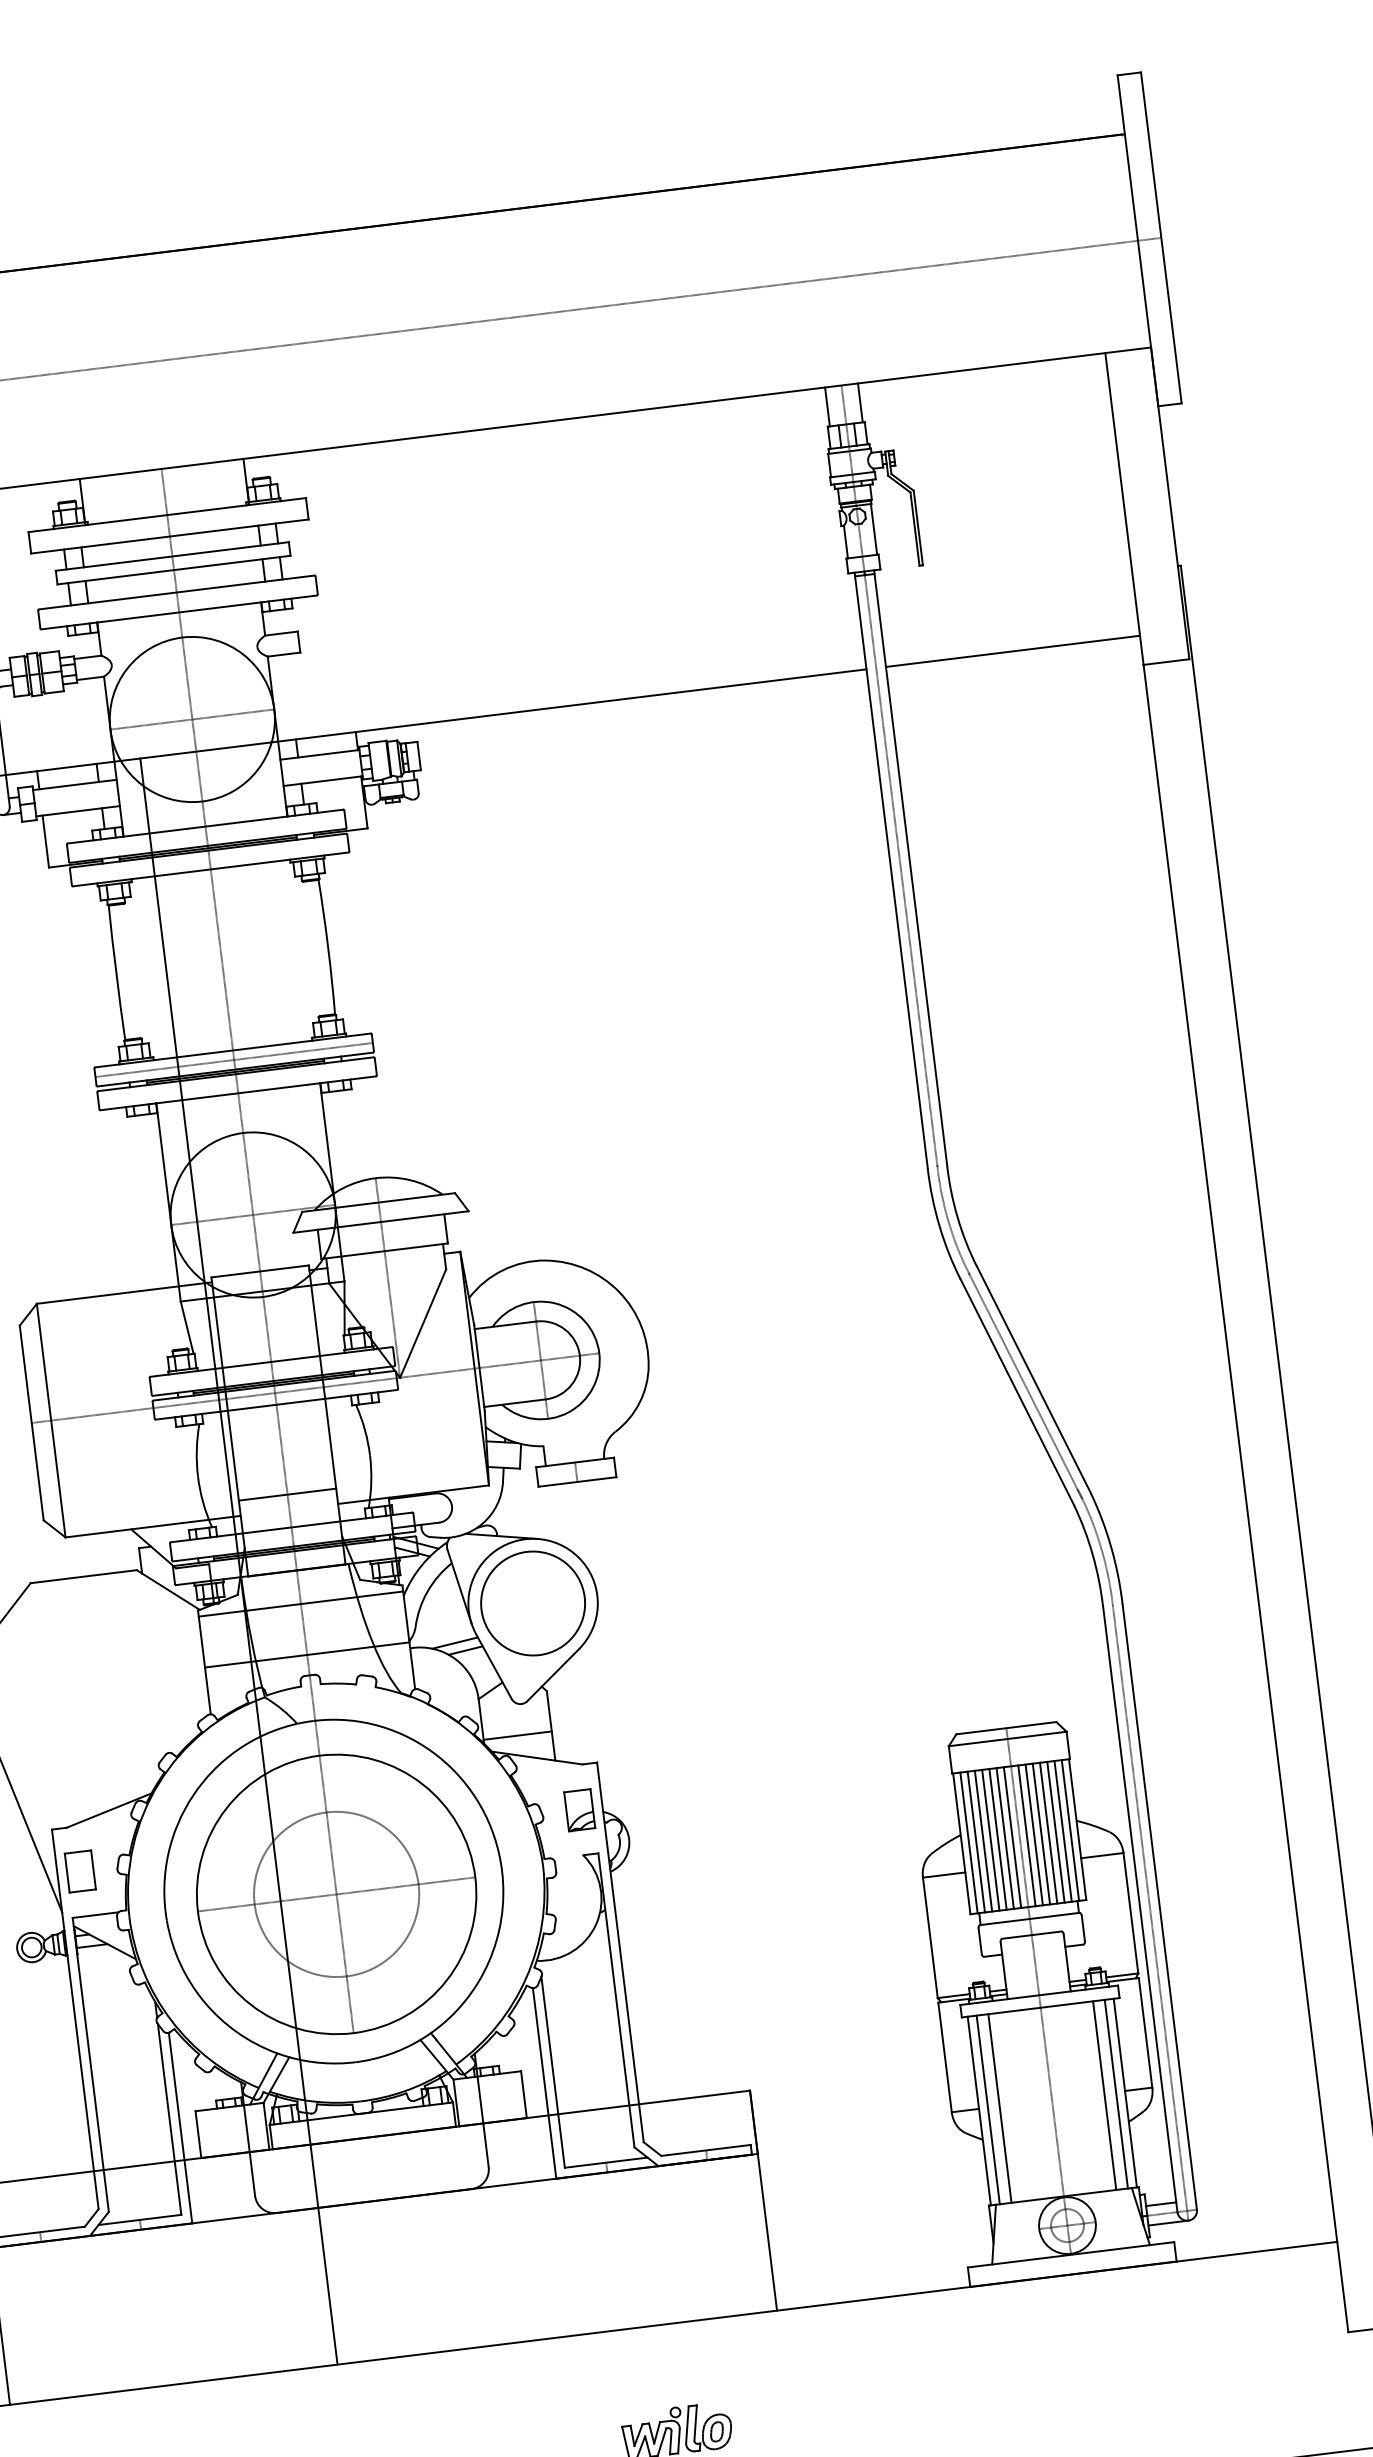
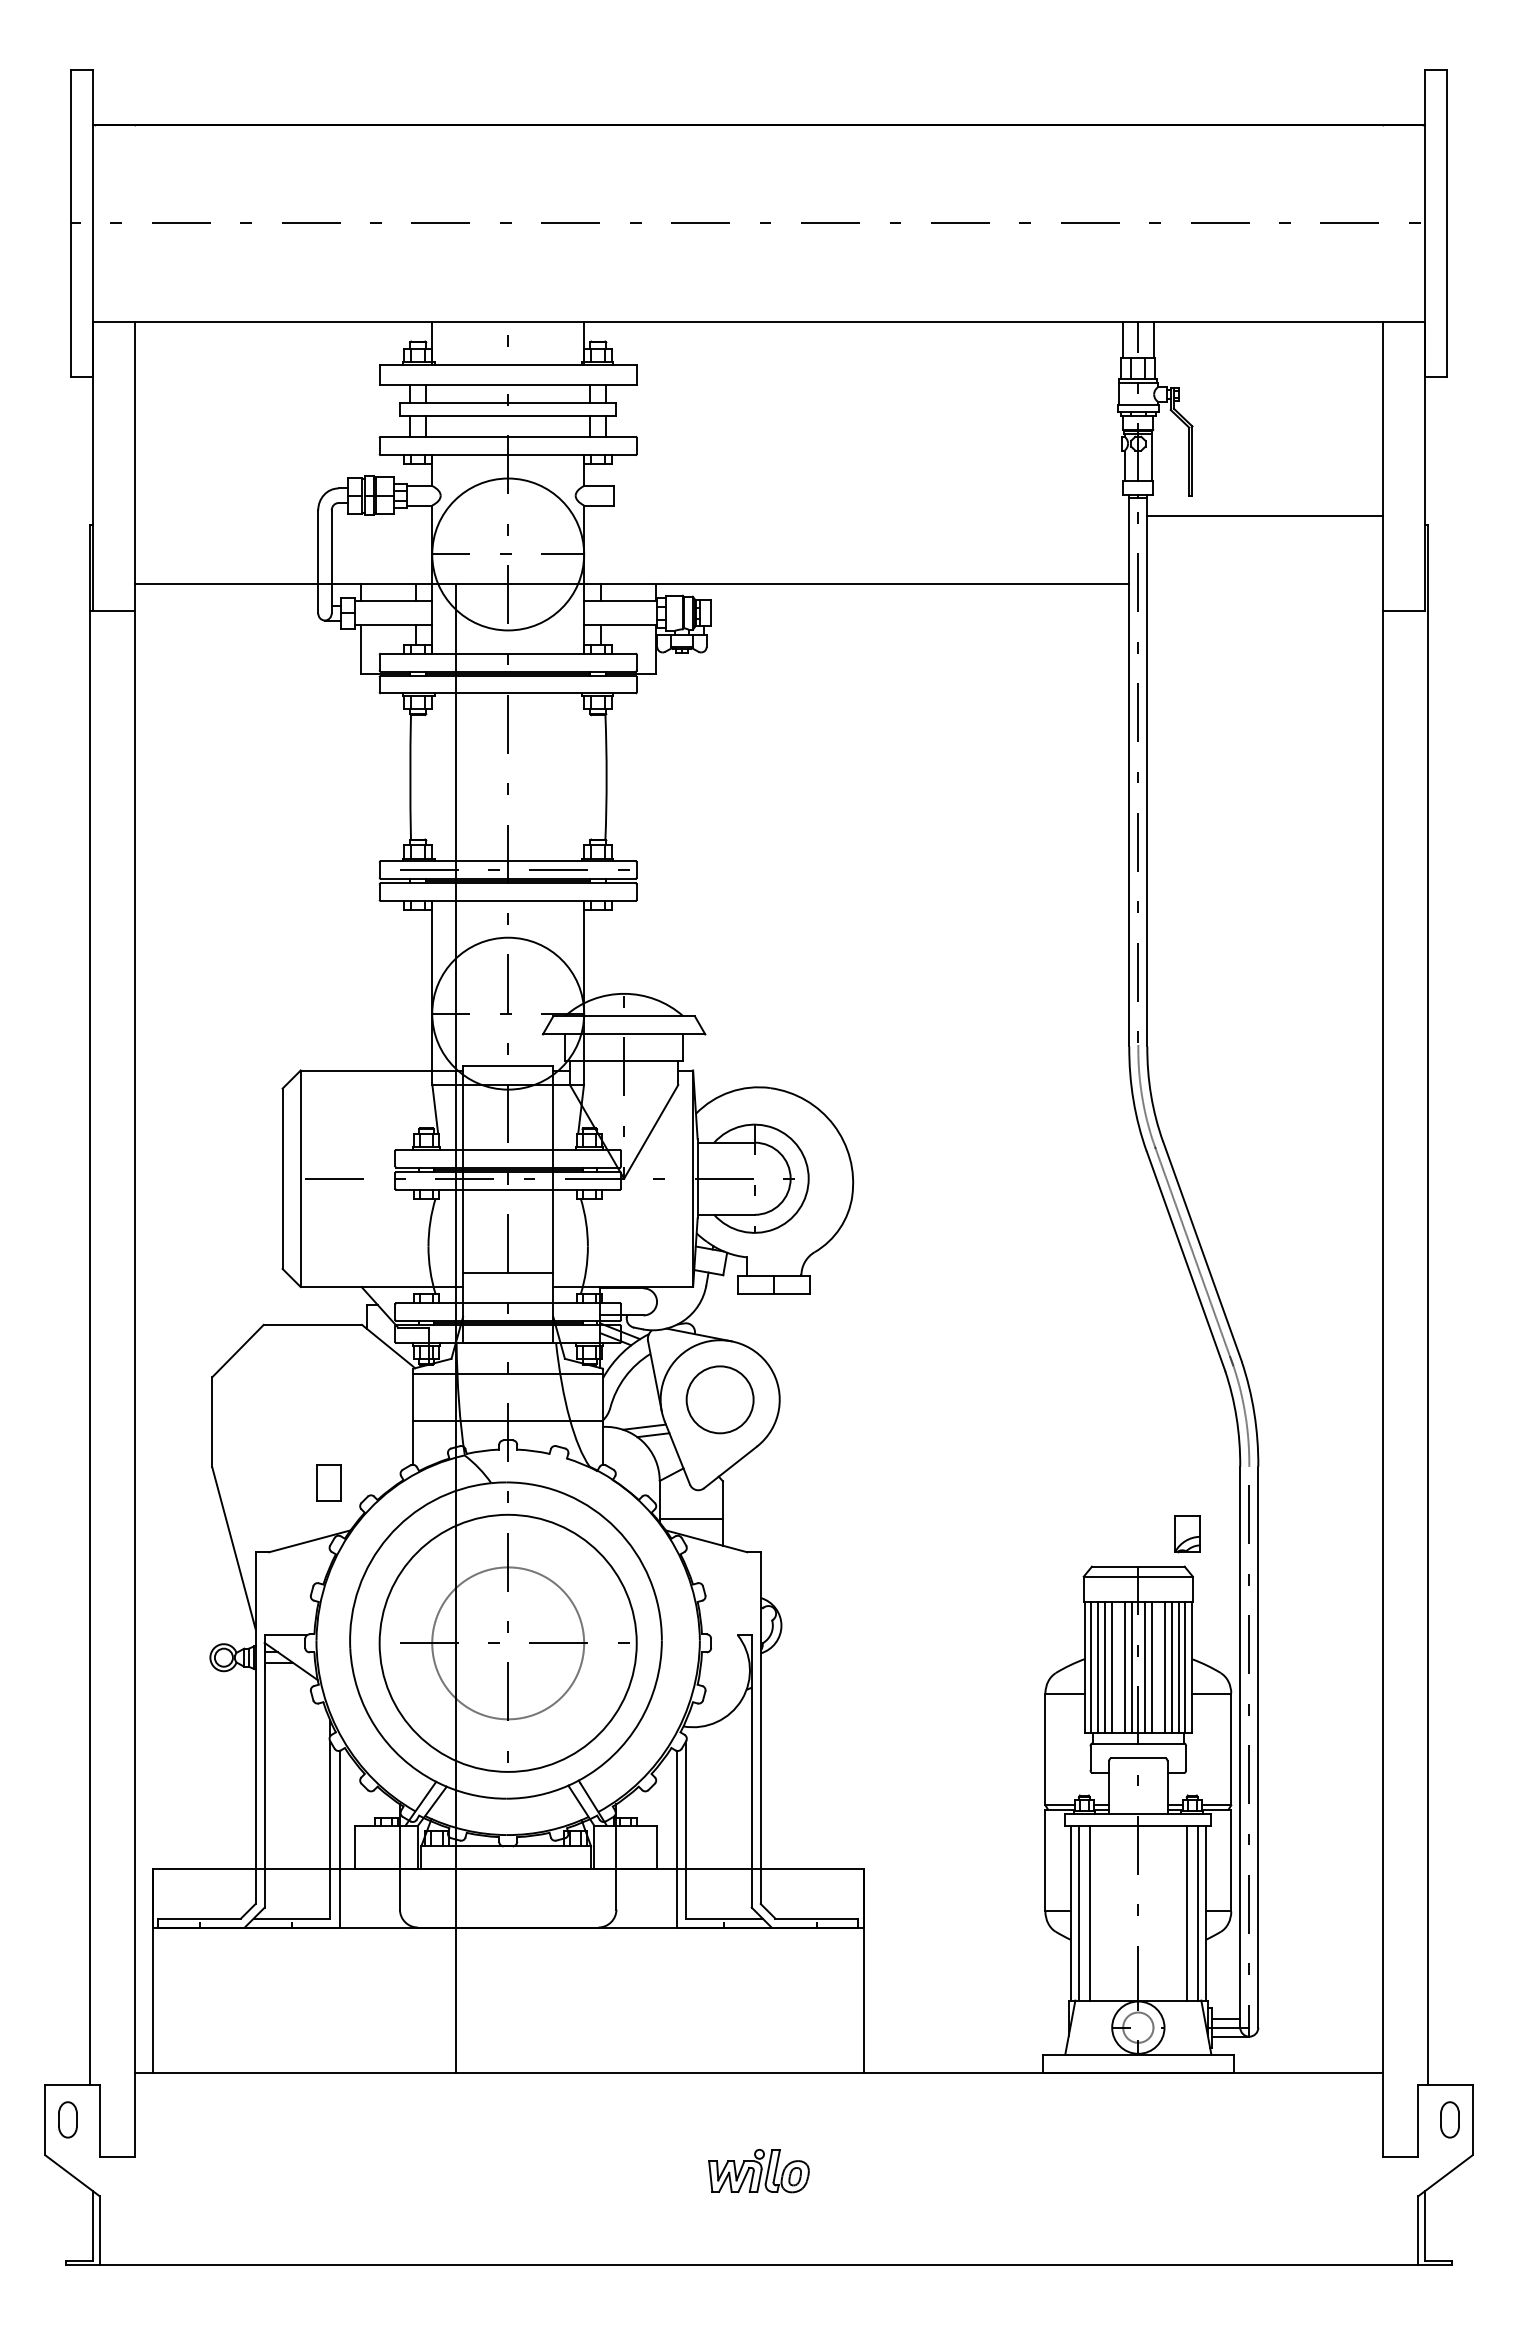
line: (1012, 651) -> (1264, 516), moved
circle: (532, 1603) -> (719, 1399), size x0.7
part: (579, 1811) -> (1187, 1534), moved
line: (1041, 1834) -> (1158, 1667), removed
line: (998, 1839) -> (1118, 1667), removed
part: (80, 1871) -> (328, 1482), moved

